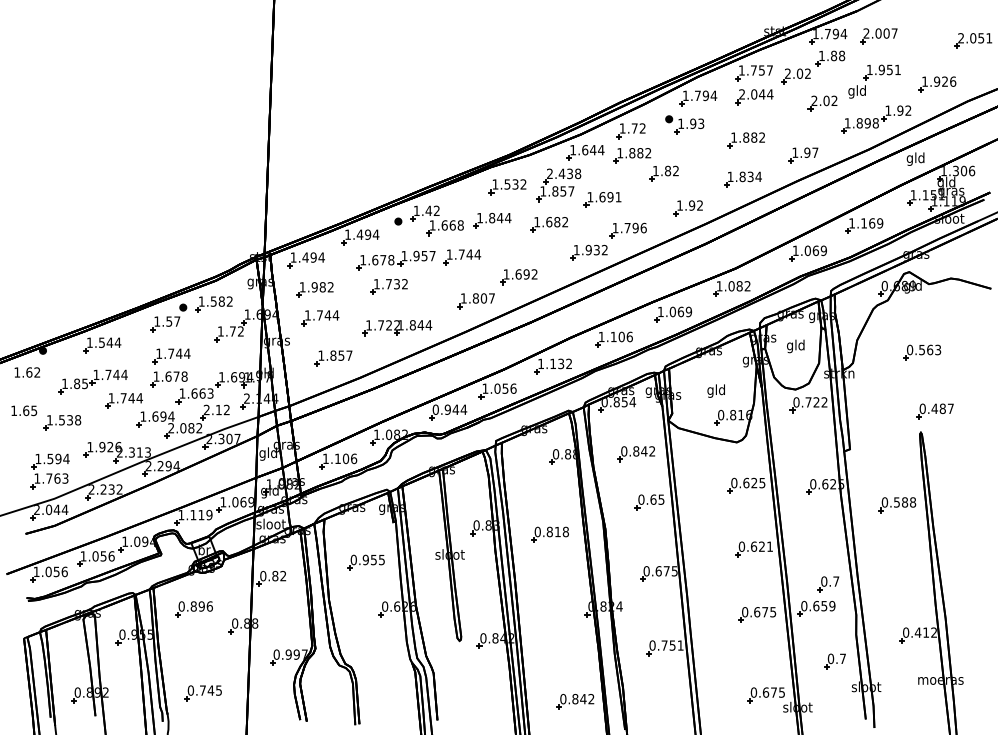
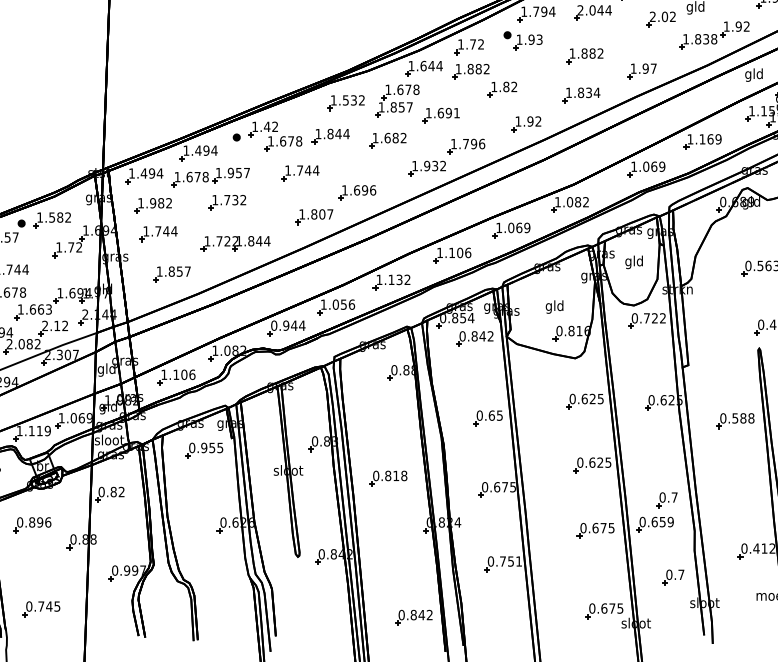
text: (867, 123) -> (705, 39), 1.898 -> 1.838
text: (559, 173) -> (397, 89), 2.438 -> 1.678
text: (452, 225) -> (290, 141), 1.668 -> 1.678
part: (395, 260) -> (209, 177), moved
text: (534, 274) -> (372, 190), 1.692 -> 1.696
part: (635, 454) -> (473, 339), moved
part: (549, 534) -> (387, 478), moved
text: (769, 546) -> (607, 462), 0.621 -> 0.625
part: (365, 562) -> (203, 450), moved

